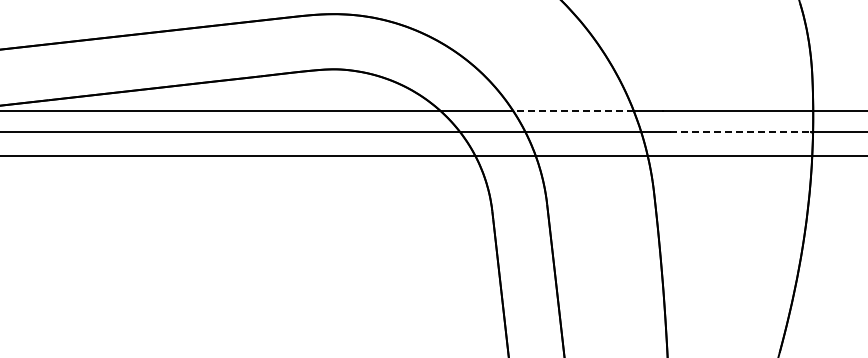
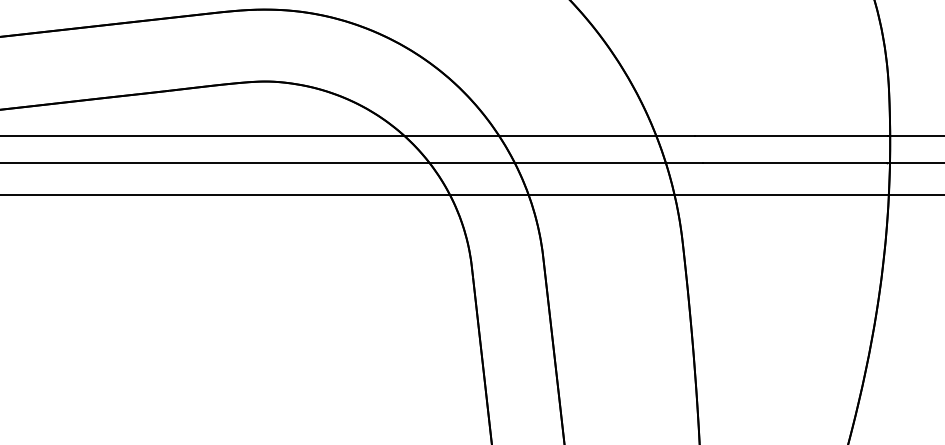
line: (572, 110) -> (576, 135), dashed -> solid
line: (740, 131) -> (795, 162), dashed -> solid

